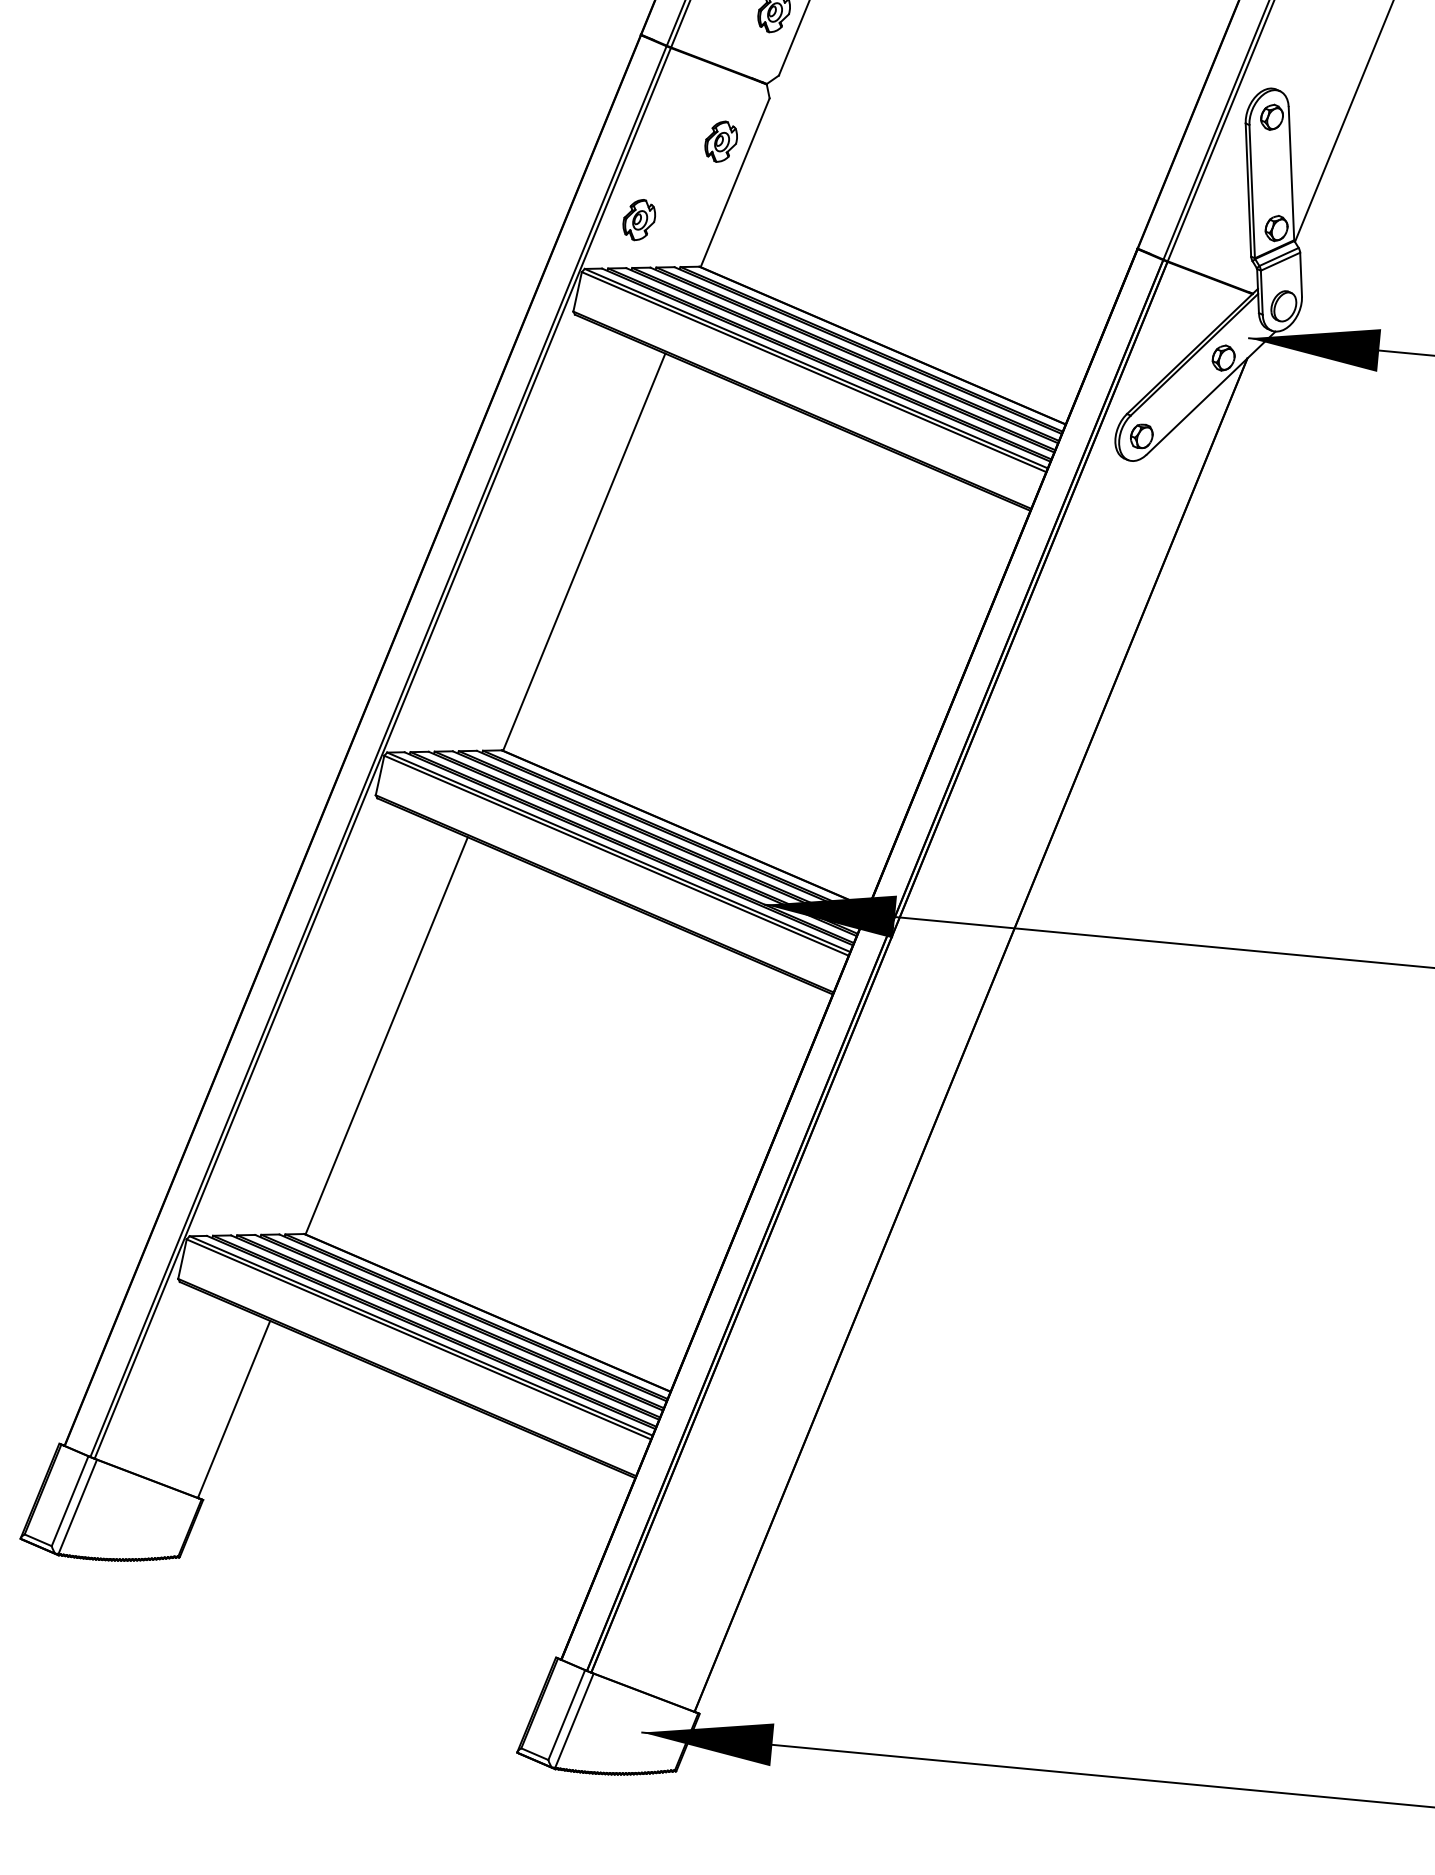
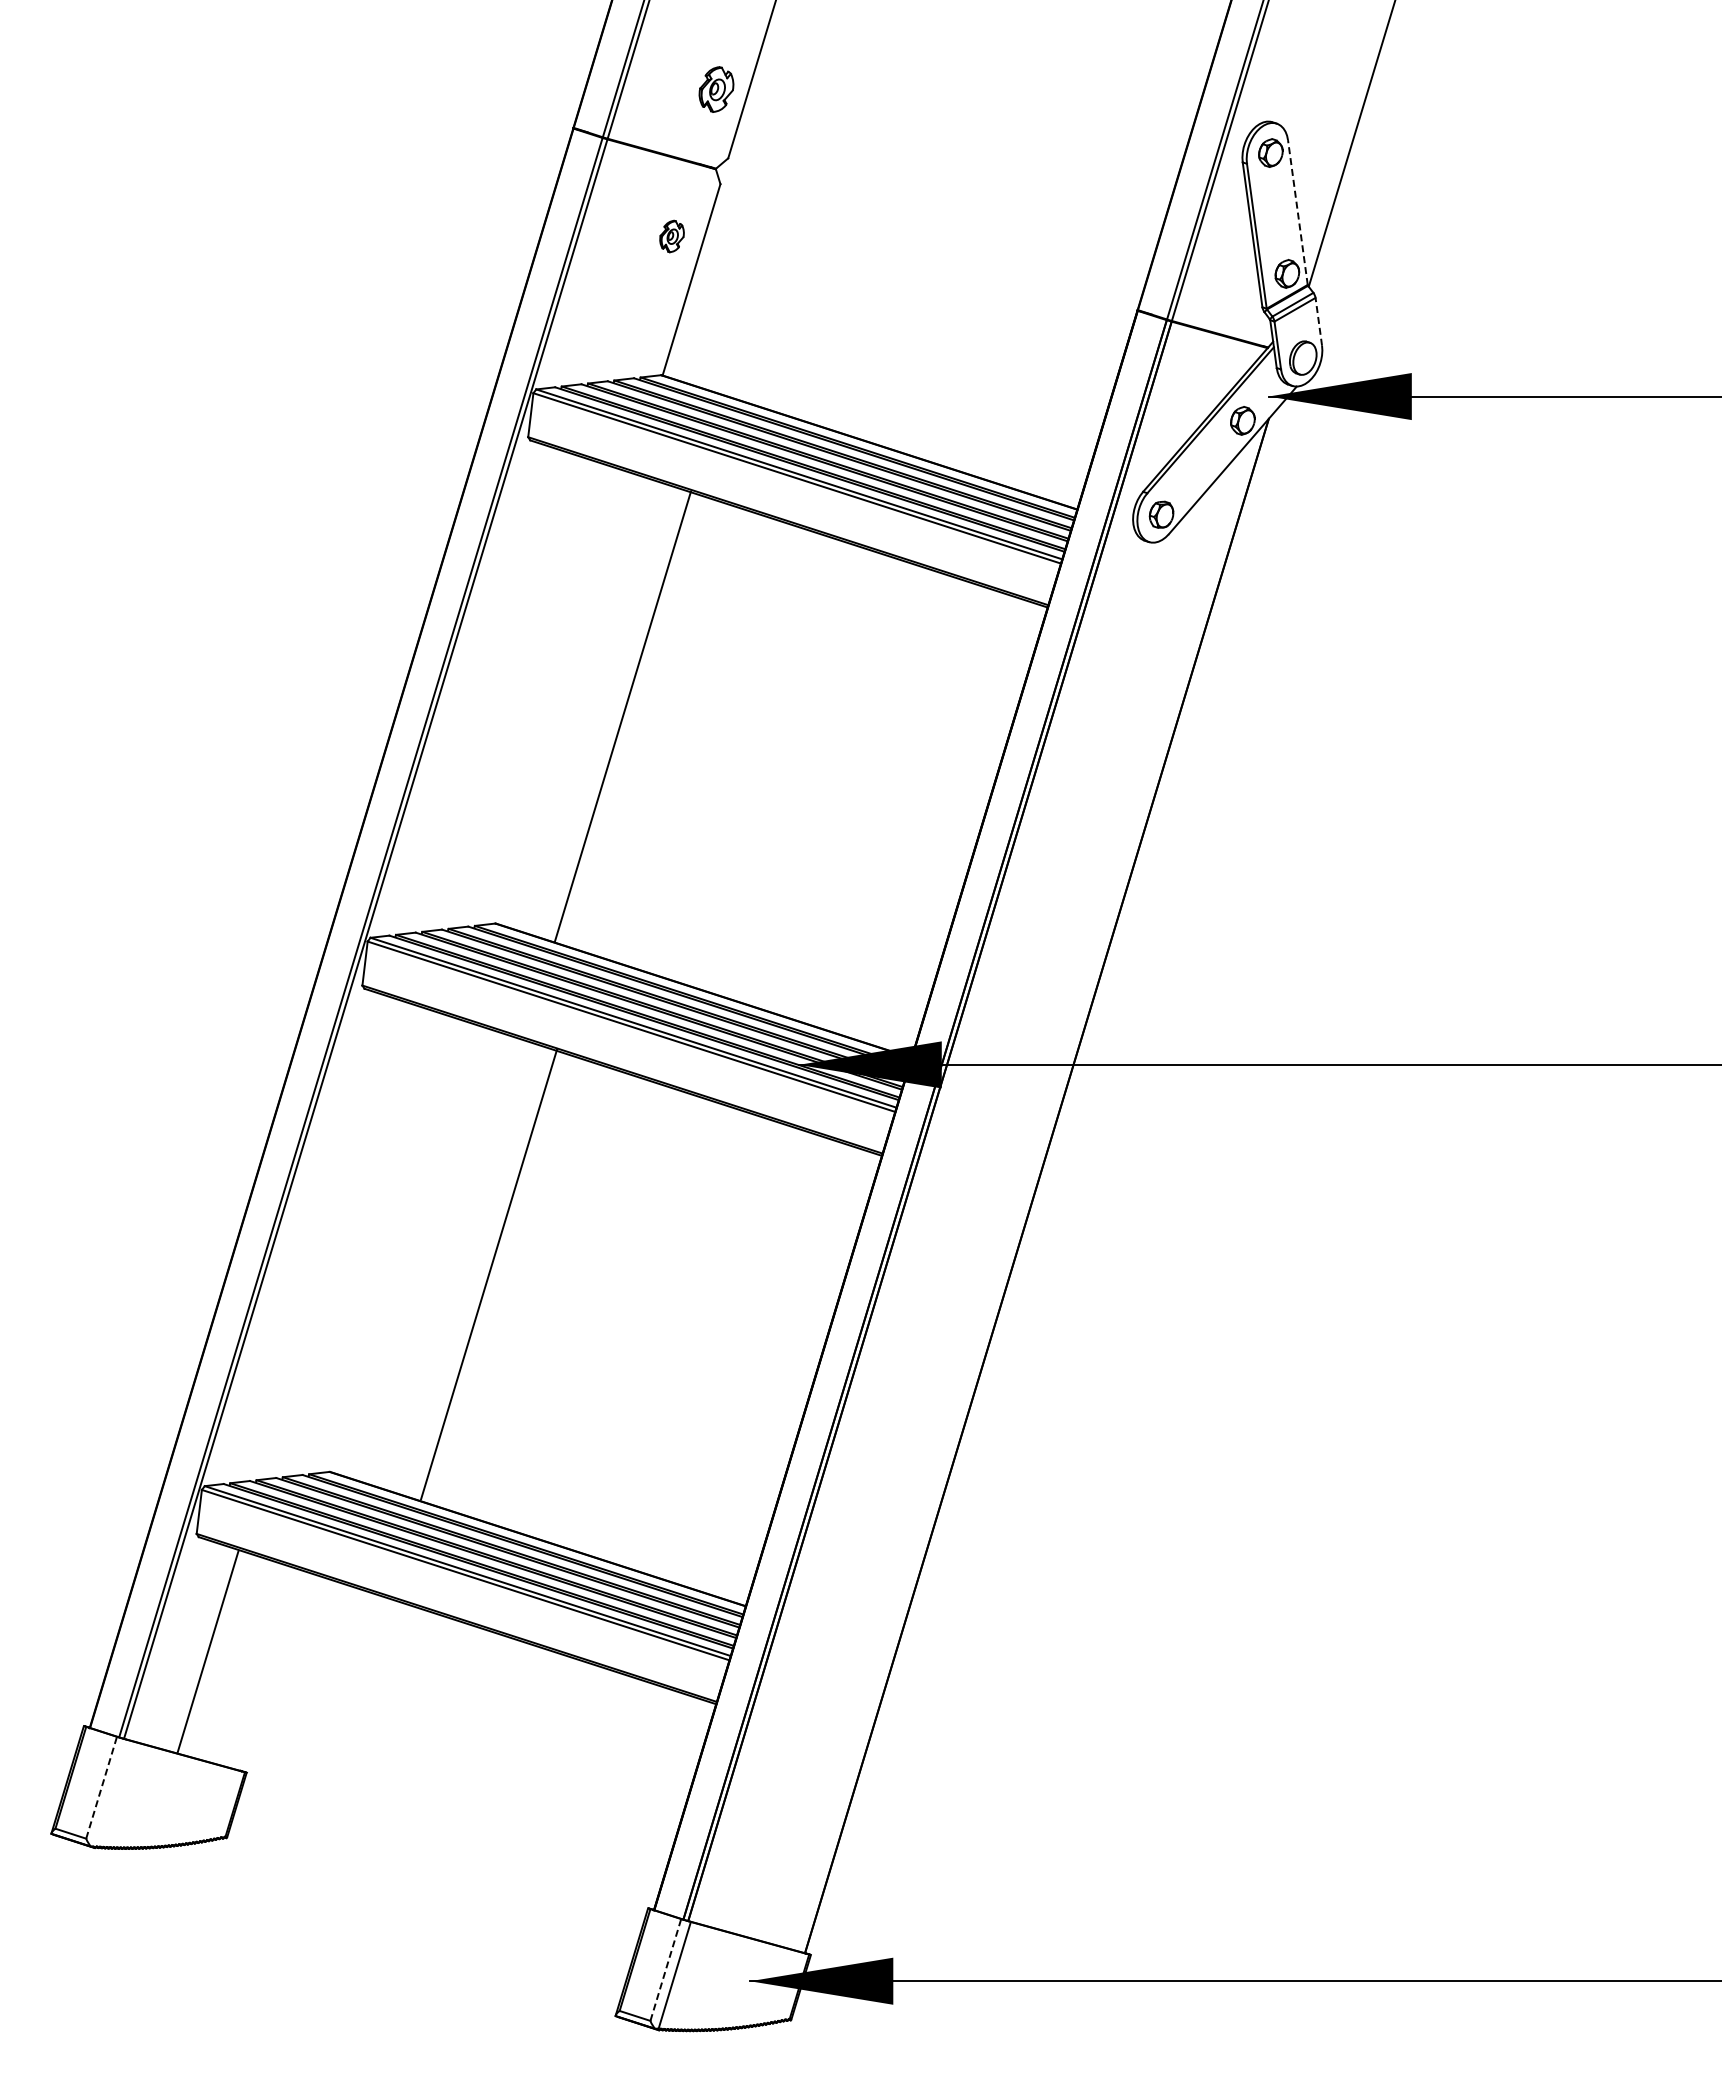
part: (720, 141) -> (671, 236), size x0.7
line: (1291, 173) -> (1297, 212), solid -> dashed
part: (639, 220) -> (590, 330), removed
line: (1300, 274) -> (1318, 321), solid -> dashed
line: (583, 551) -> (622, 716), moved
line: (387, 1035) -> (489, 1273), moved
line: (233, 1409) -> (207, 1651), moved
line: (70, 1500) -> (101, 1787), solid -> dashed
line: (77, 1507) -> (110, 1793), removed
line: (566, 1714) -> (665, 1969), solid -> dashed

